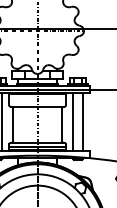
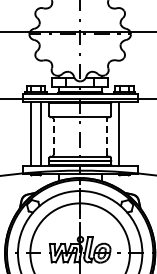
line: (82, 121) -> (129, 133), removed
line: (13, 124) -> (53, 136), solid -> dashed
line: (61, 124) -> (106, 136), solid -> dashed

